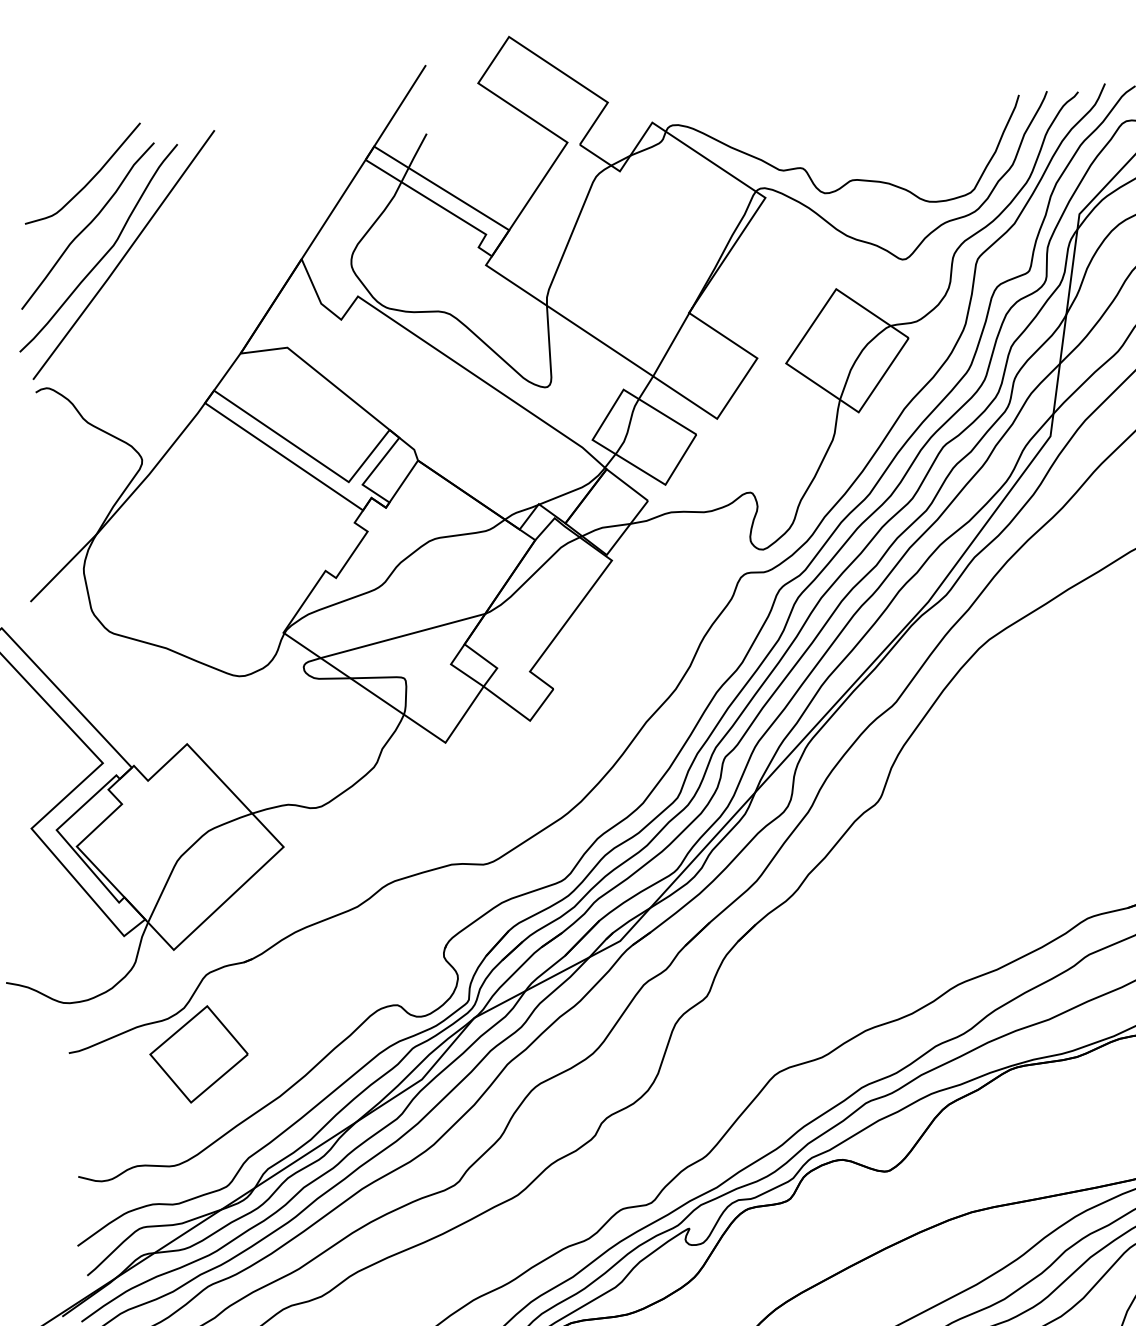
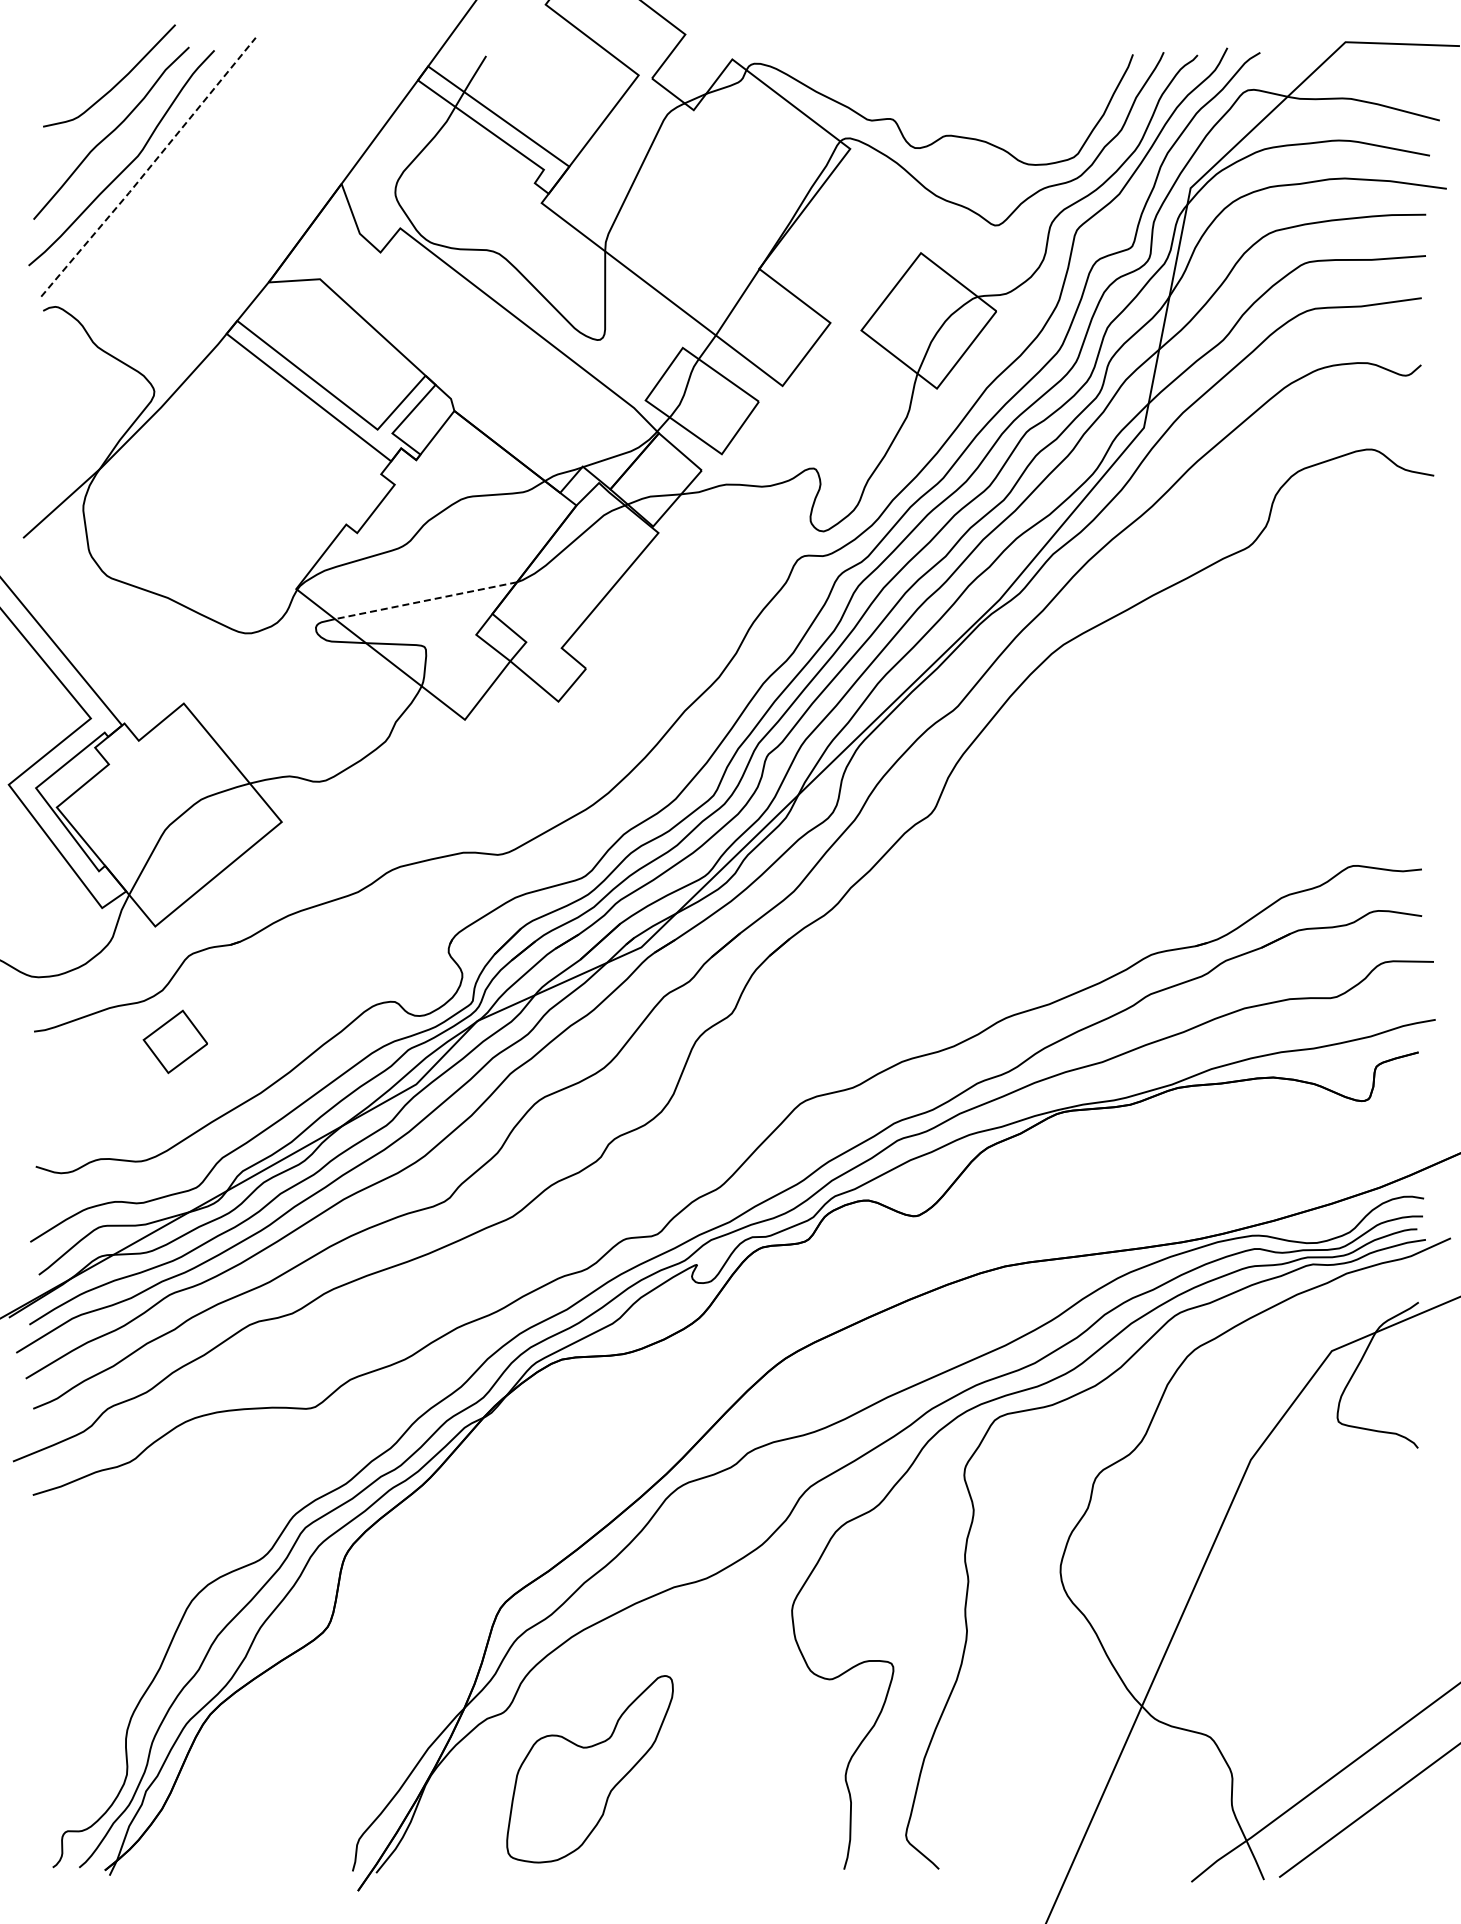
line: (124, 256) -> (149, 168), solid -> dashed
line: (403, 635) -> (426, 600), solid -> dashed
part: (198, 1054) -> (175, 1041), size x0.6

